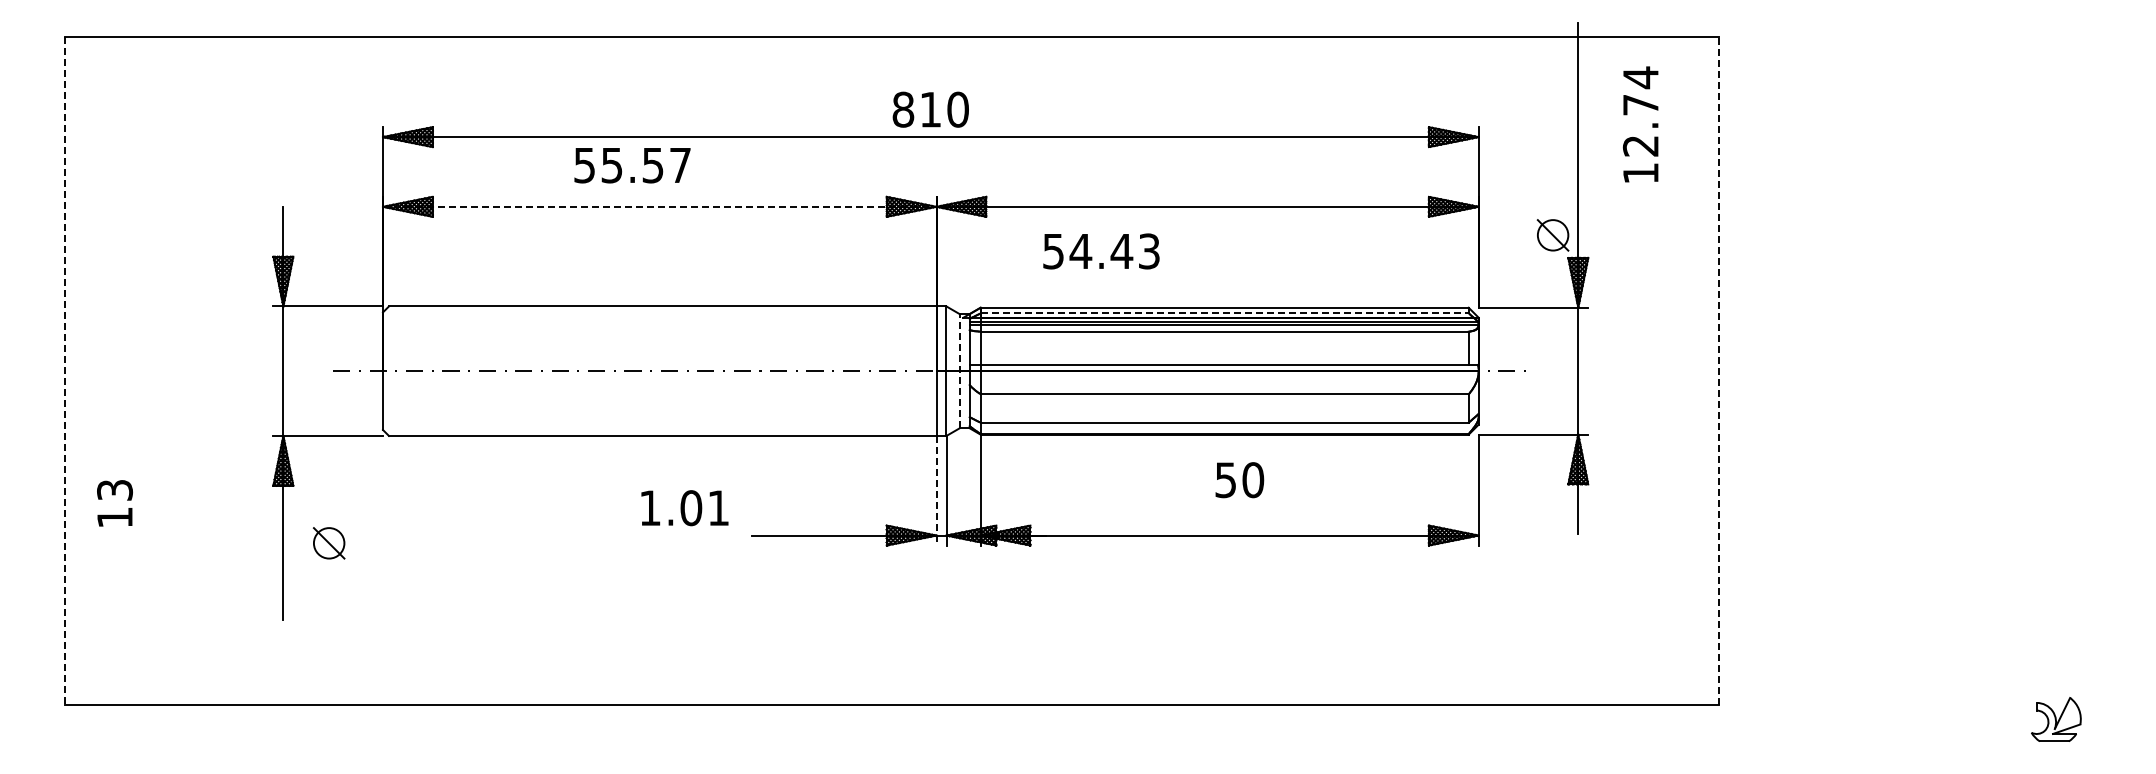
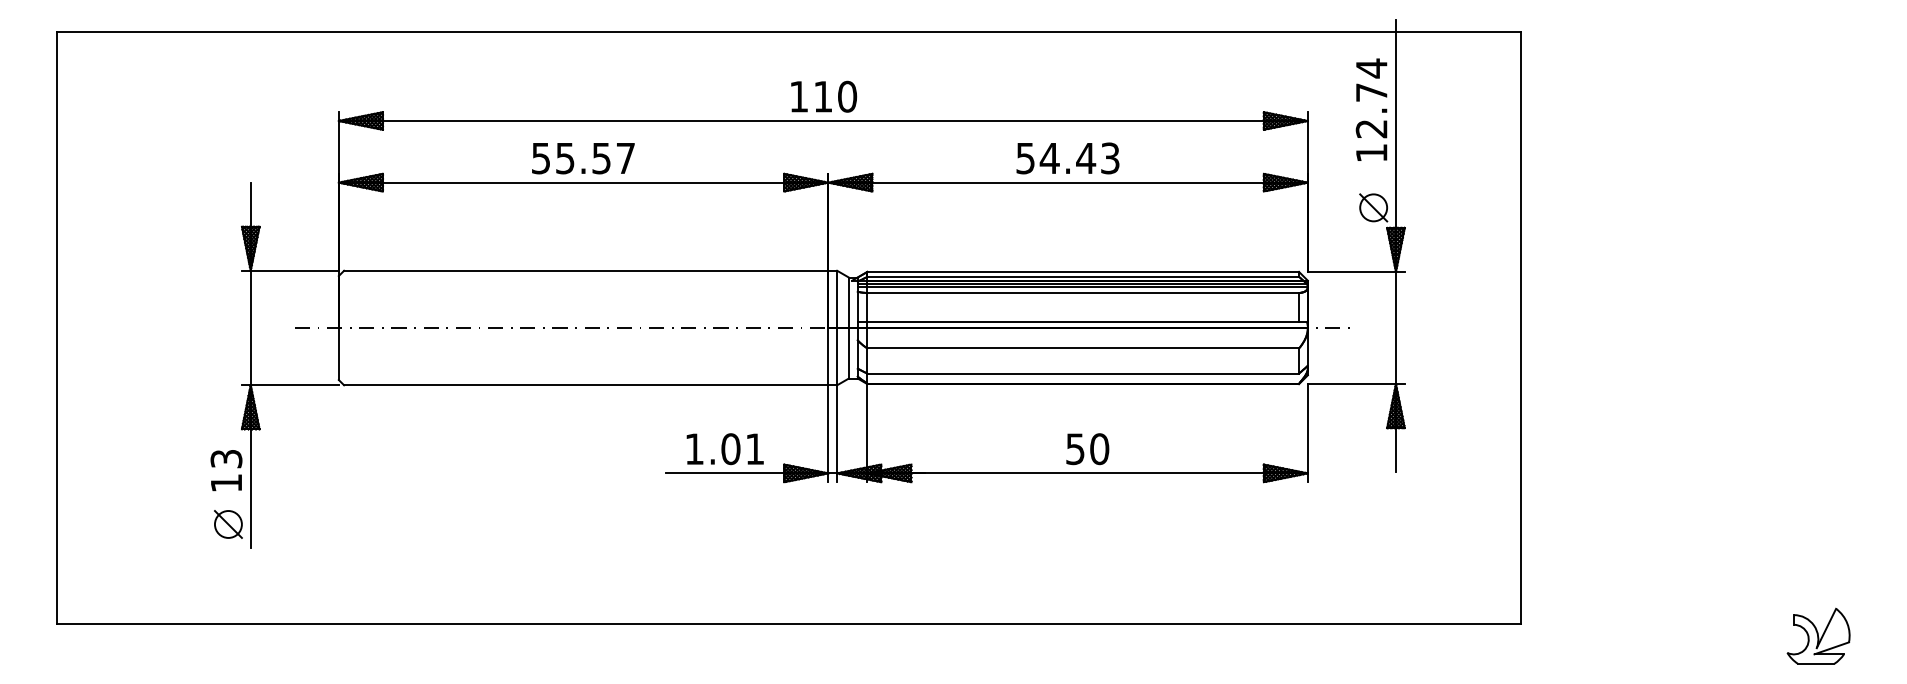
text: (903, 109) -> (799, 96), 810 -> 110
text: (1640, 124) -> (1371, 109), moved
text: (632, 165) -> (583, 158), moved
line: (659, 206) -> (583, 182), dashed -> solid
text: (1101, 251) -> (1068, 158), moved
line: (1225, 313) -> (1083, 276), dashed -> solid
line: (959, 370) -> (848, 327), dashed -> solid
line: (1719, 370) -> (1520, 327), dashed -> solid
line: (64, 371) -> (57, 328), dashed -> solid
text: (1239, 480) -> (1087, 449), moved
line: (936, 490) -> (828, 433), dashed -> solid
text: (114, 503) -> (226, 470), moved
text: (684, 508) -> (724, 449), moved
part: (329, 543) -> (228, 524), moved
part: (2056, 719) -> (1818, 636), size x1.43

